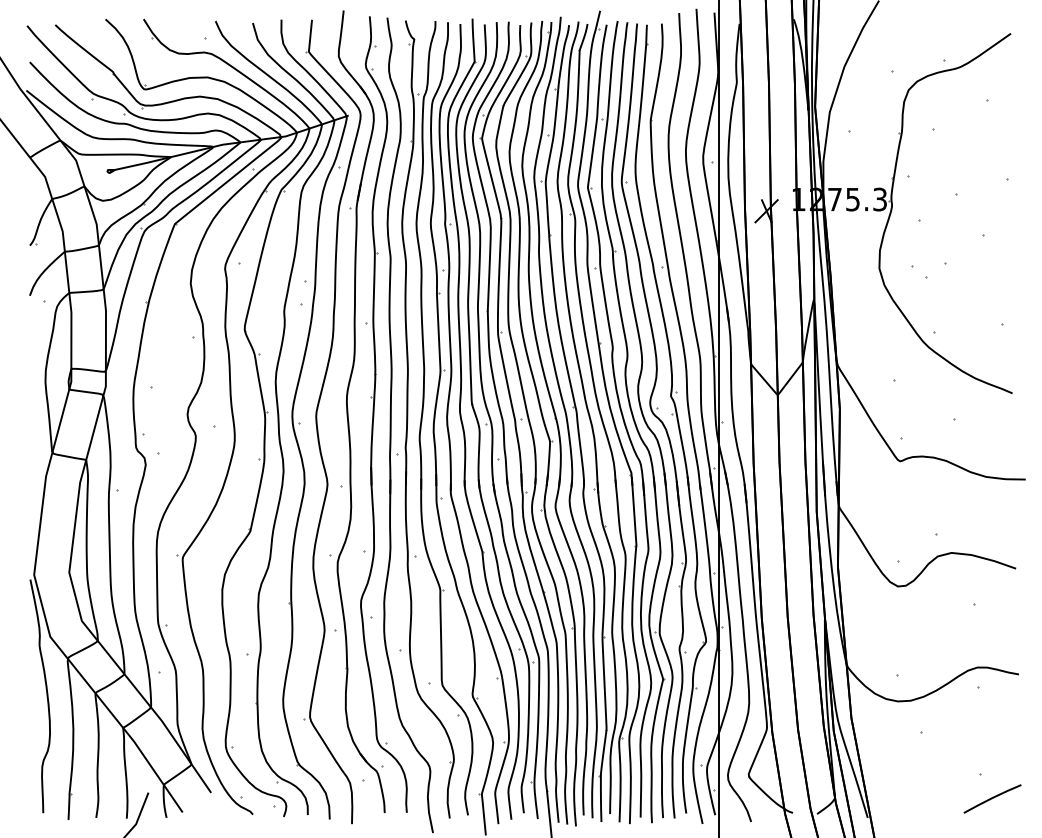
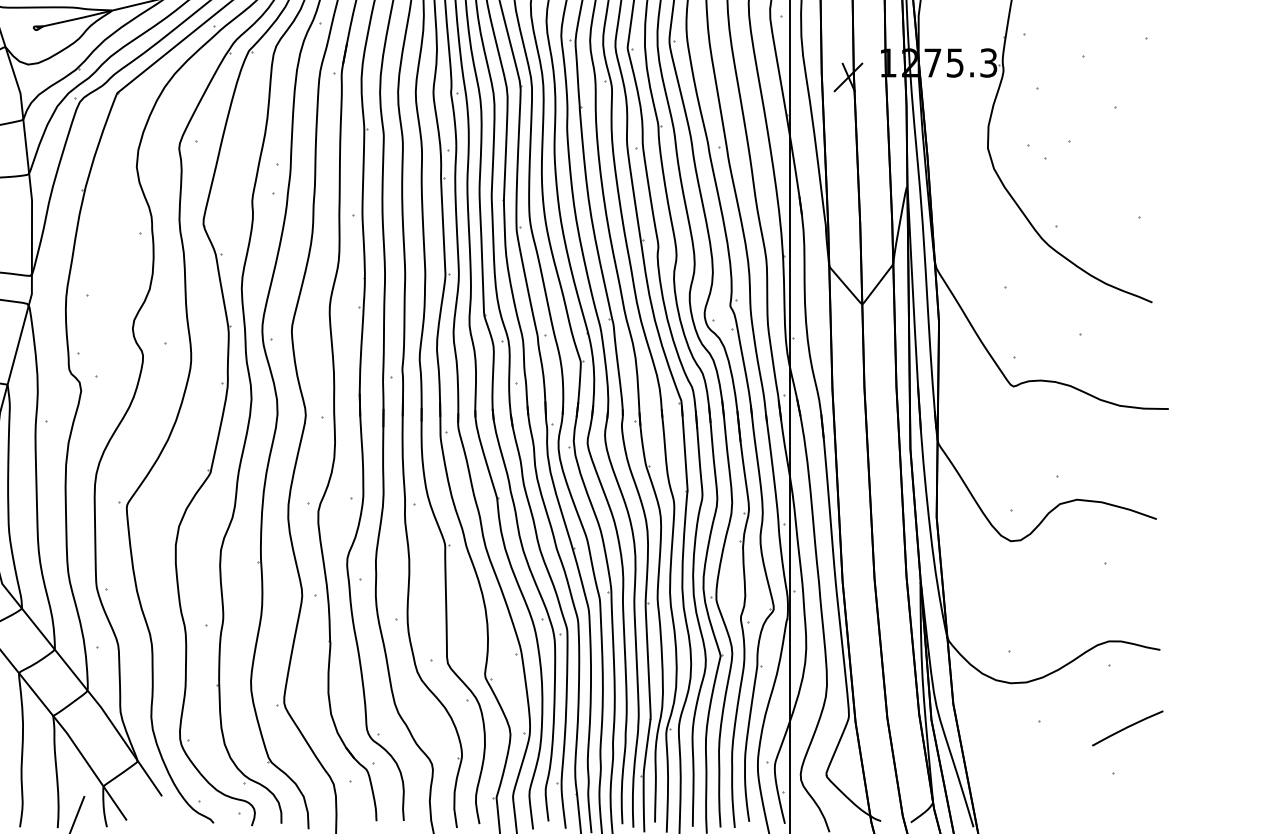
line: (992, 798) -> (1127, 727), moved

